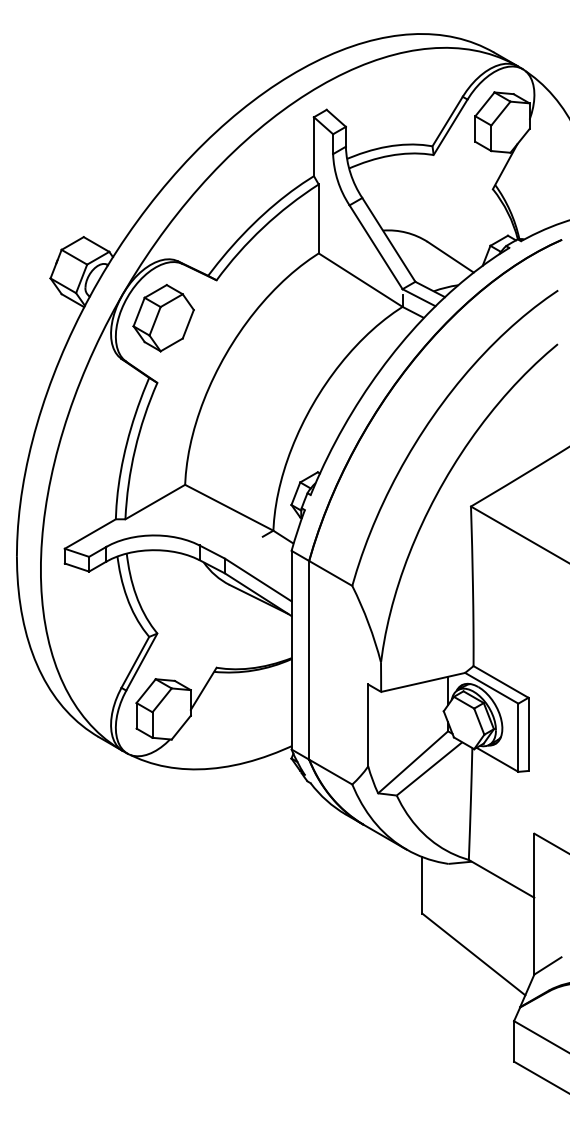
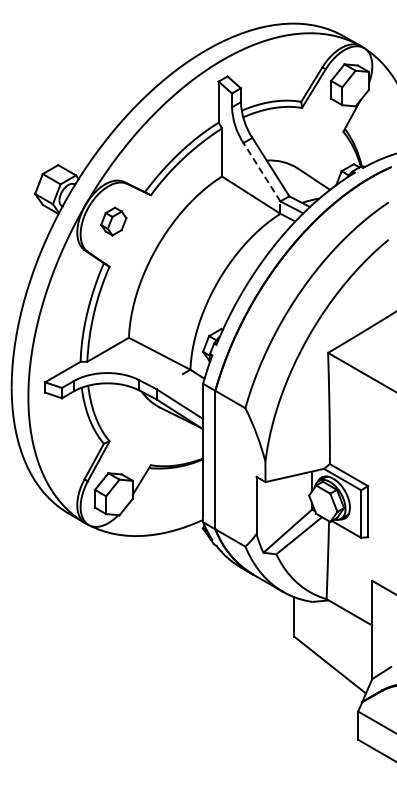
line: (375, 247) -> (261, 172), solid -> dashed
part: (163, 317) -> (113, 221), size x0.6

